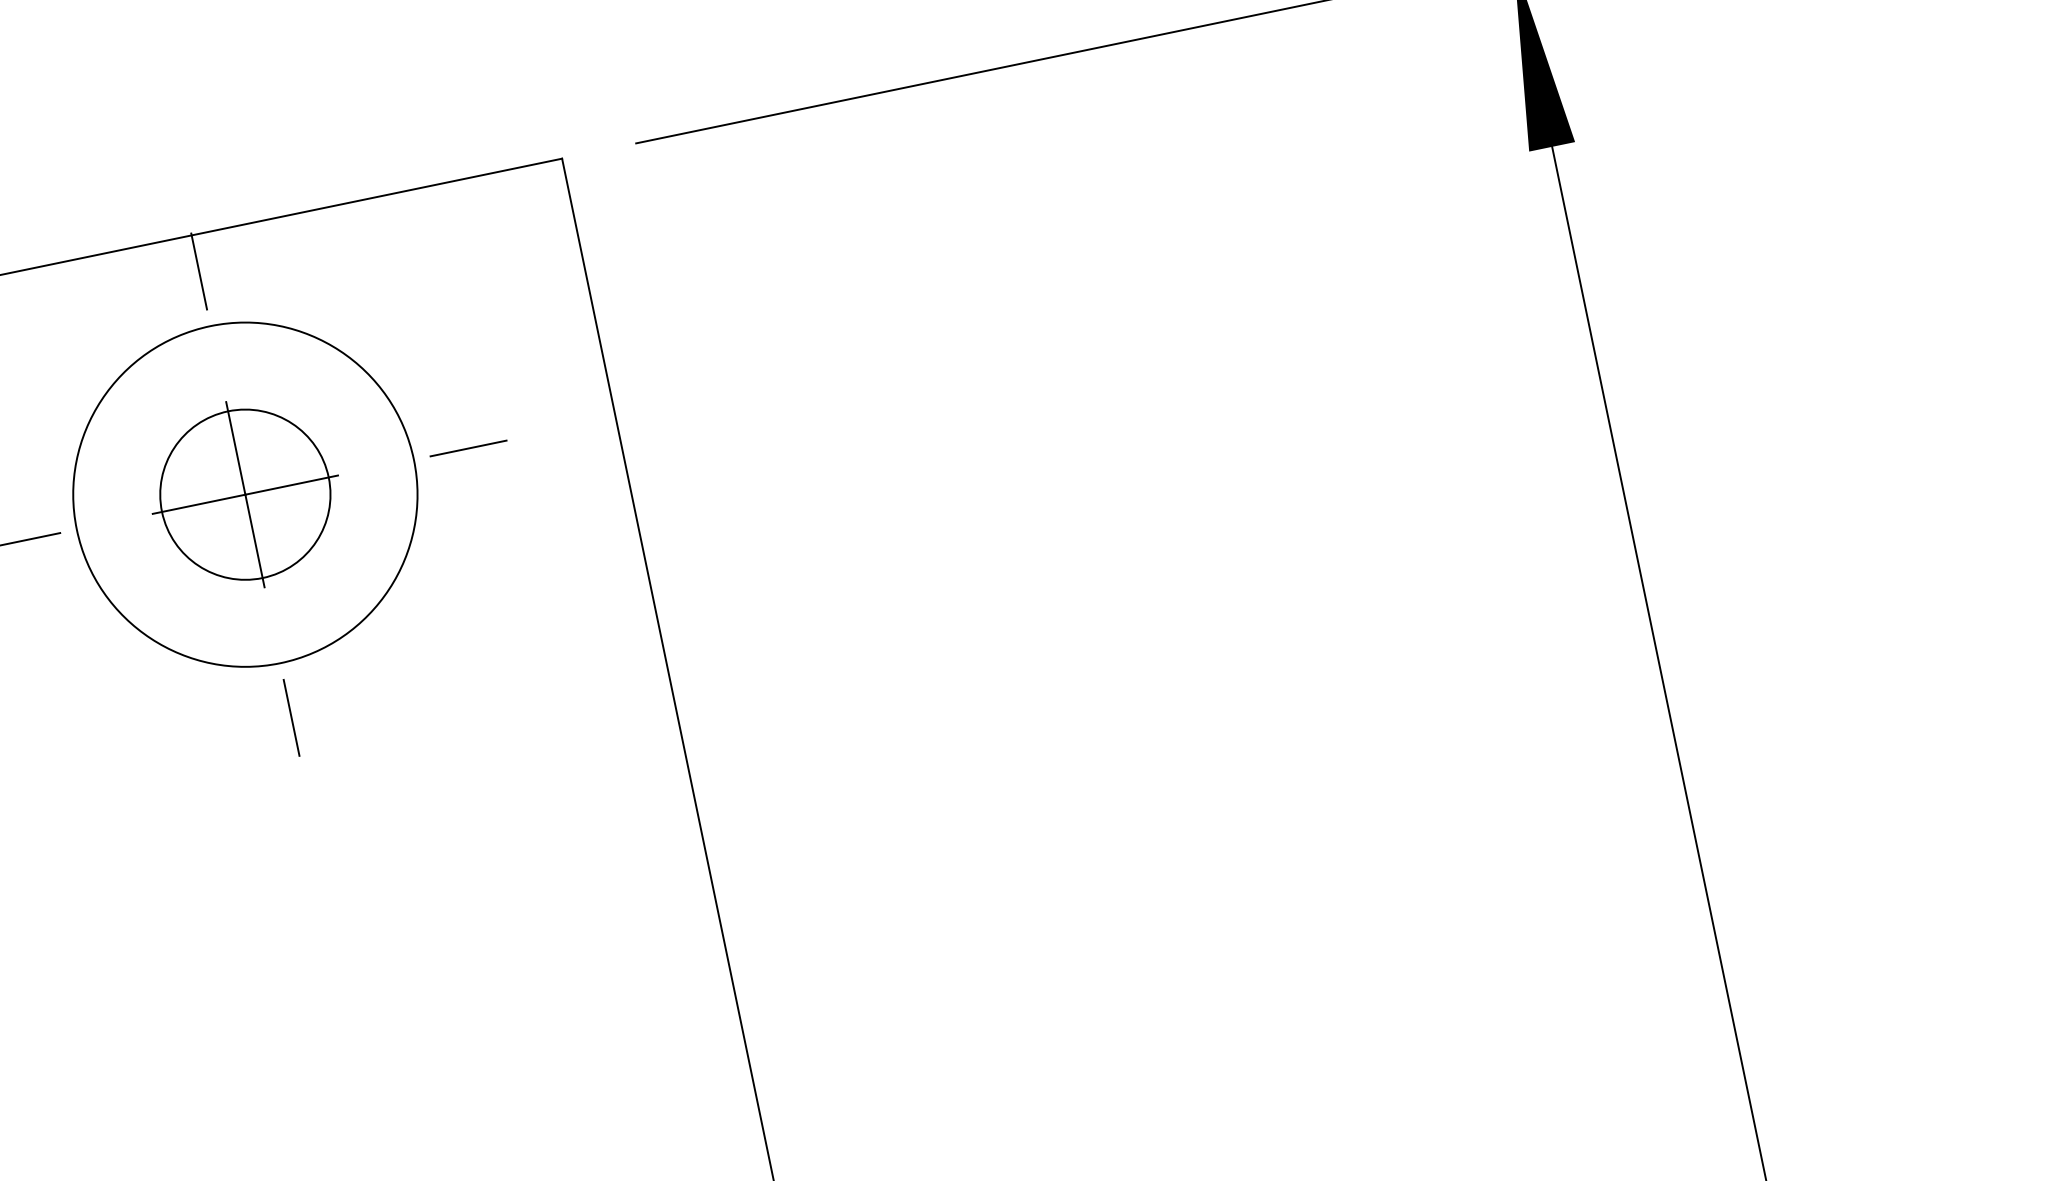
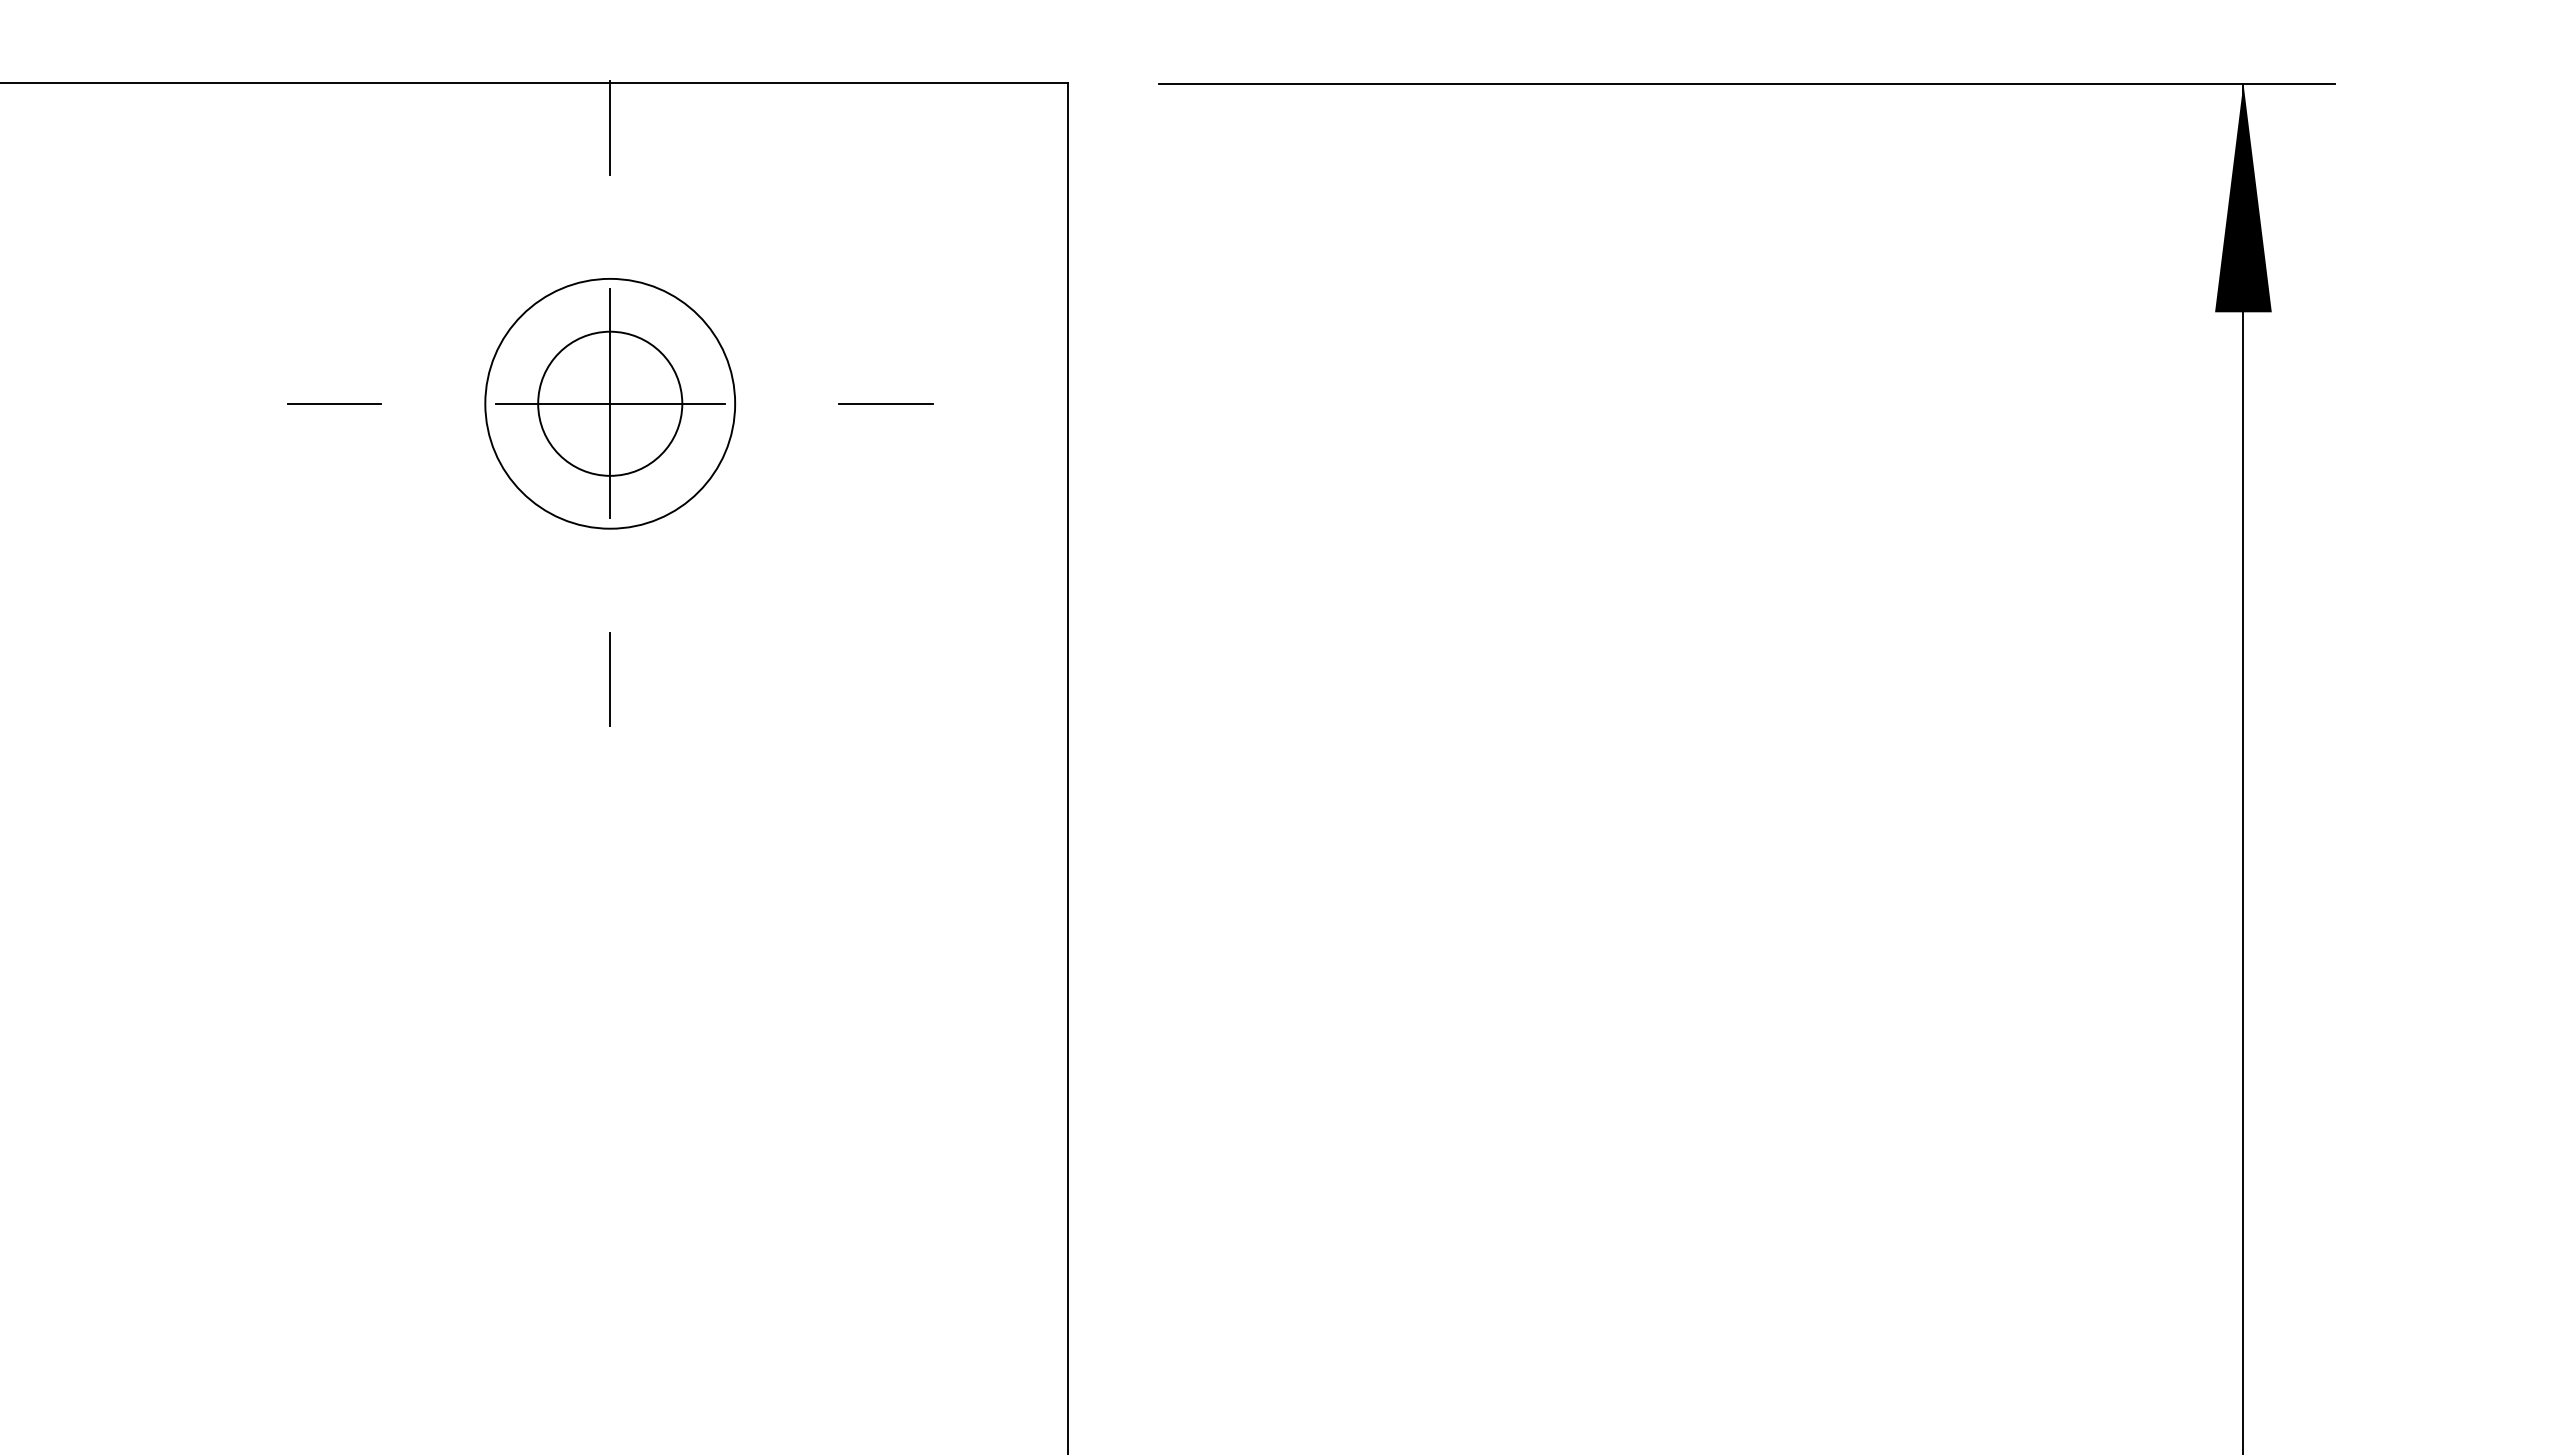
circle: (245, 494) -> (610, 403), size x0.6
circle: (245, 494) -> (610, 403), size x0.7

